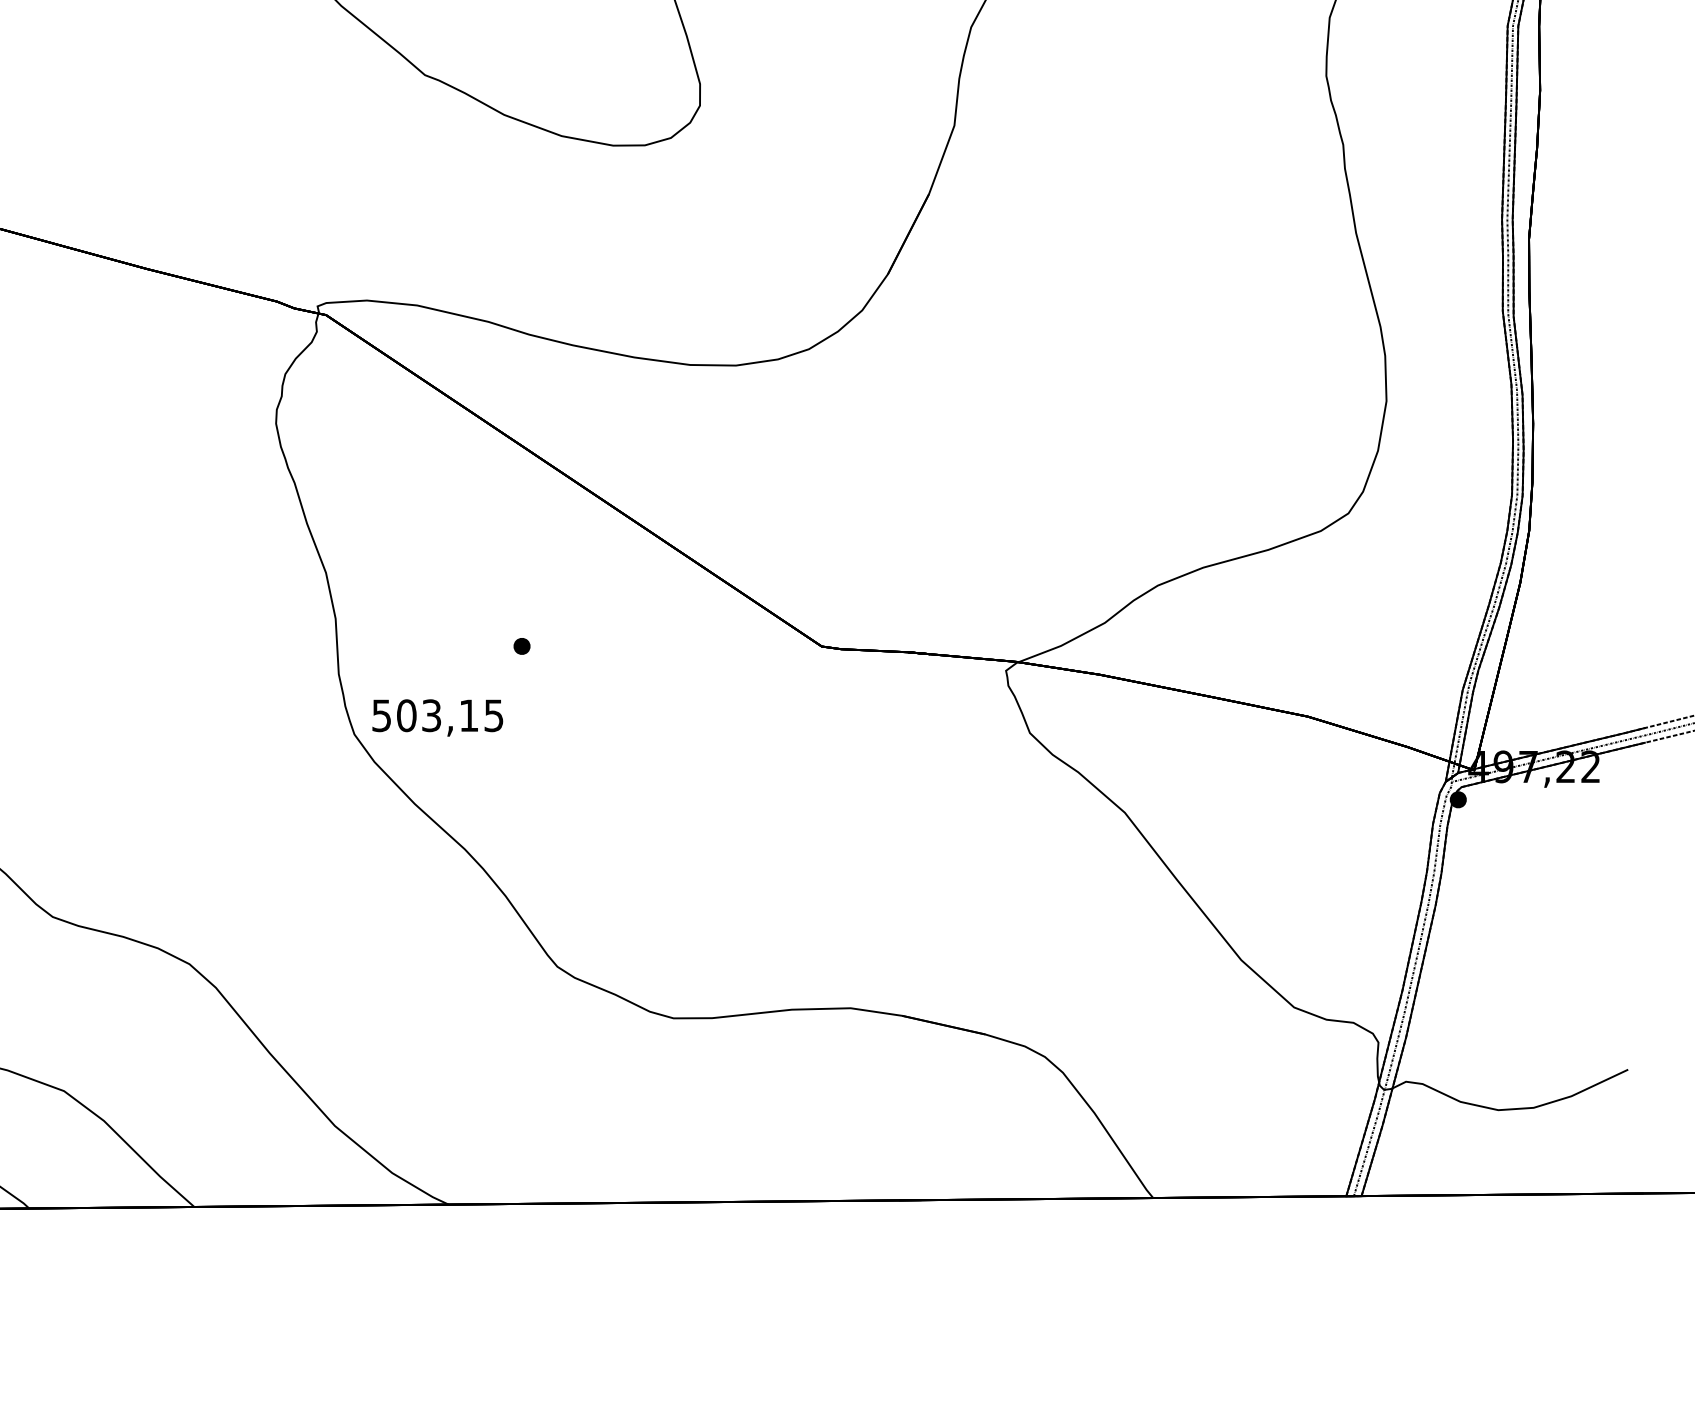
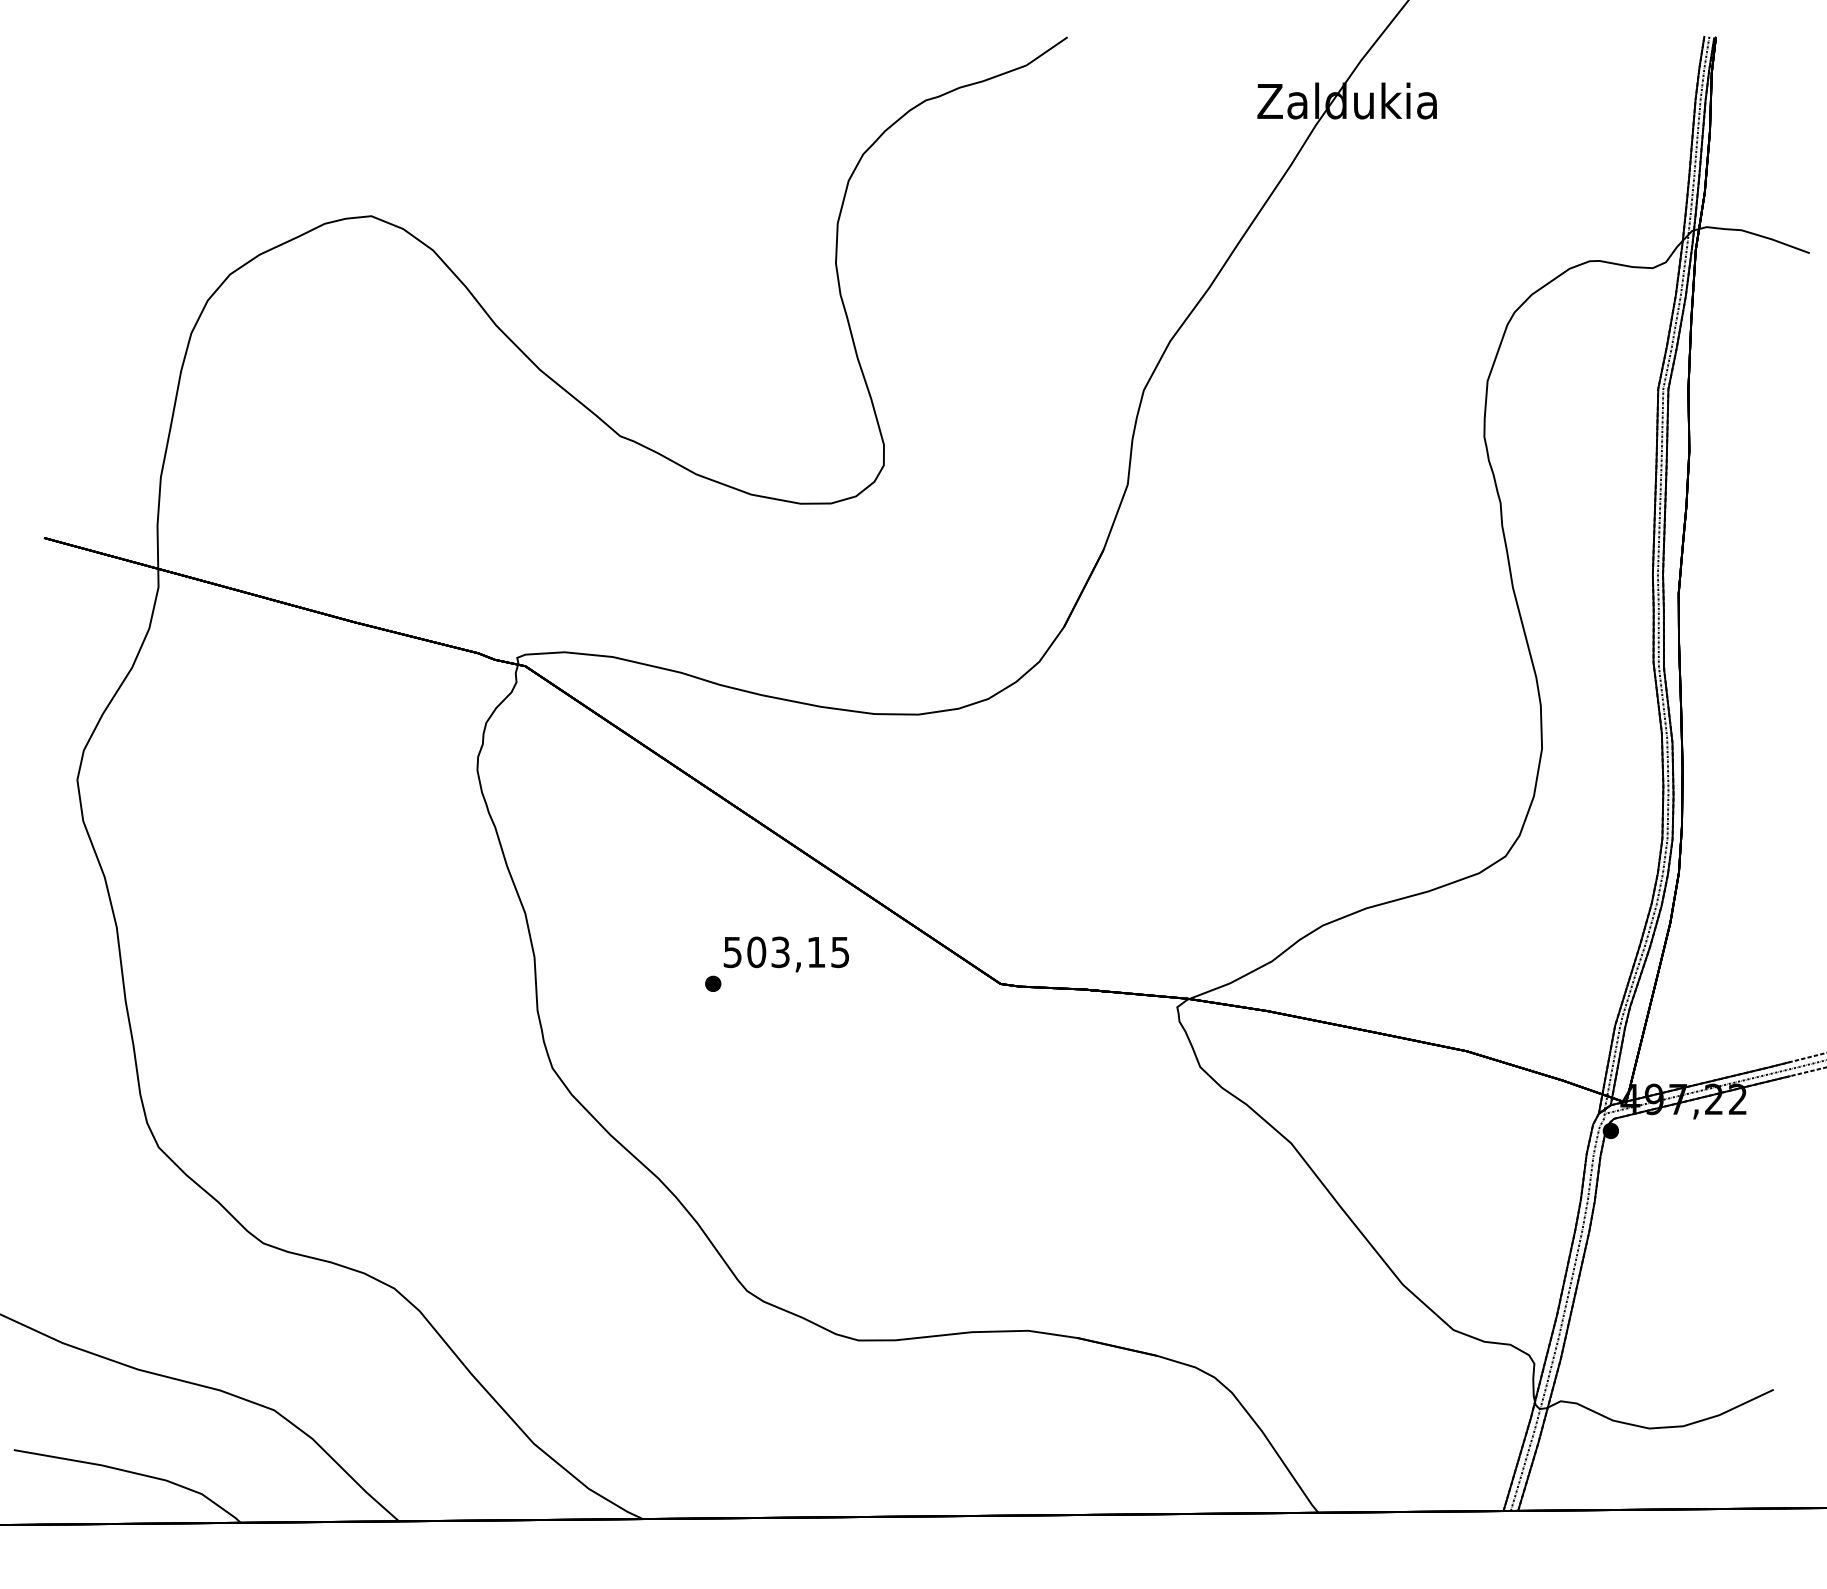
text: (437, 717) -> (786, 954), moved

